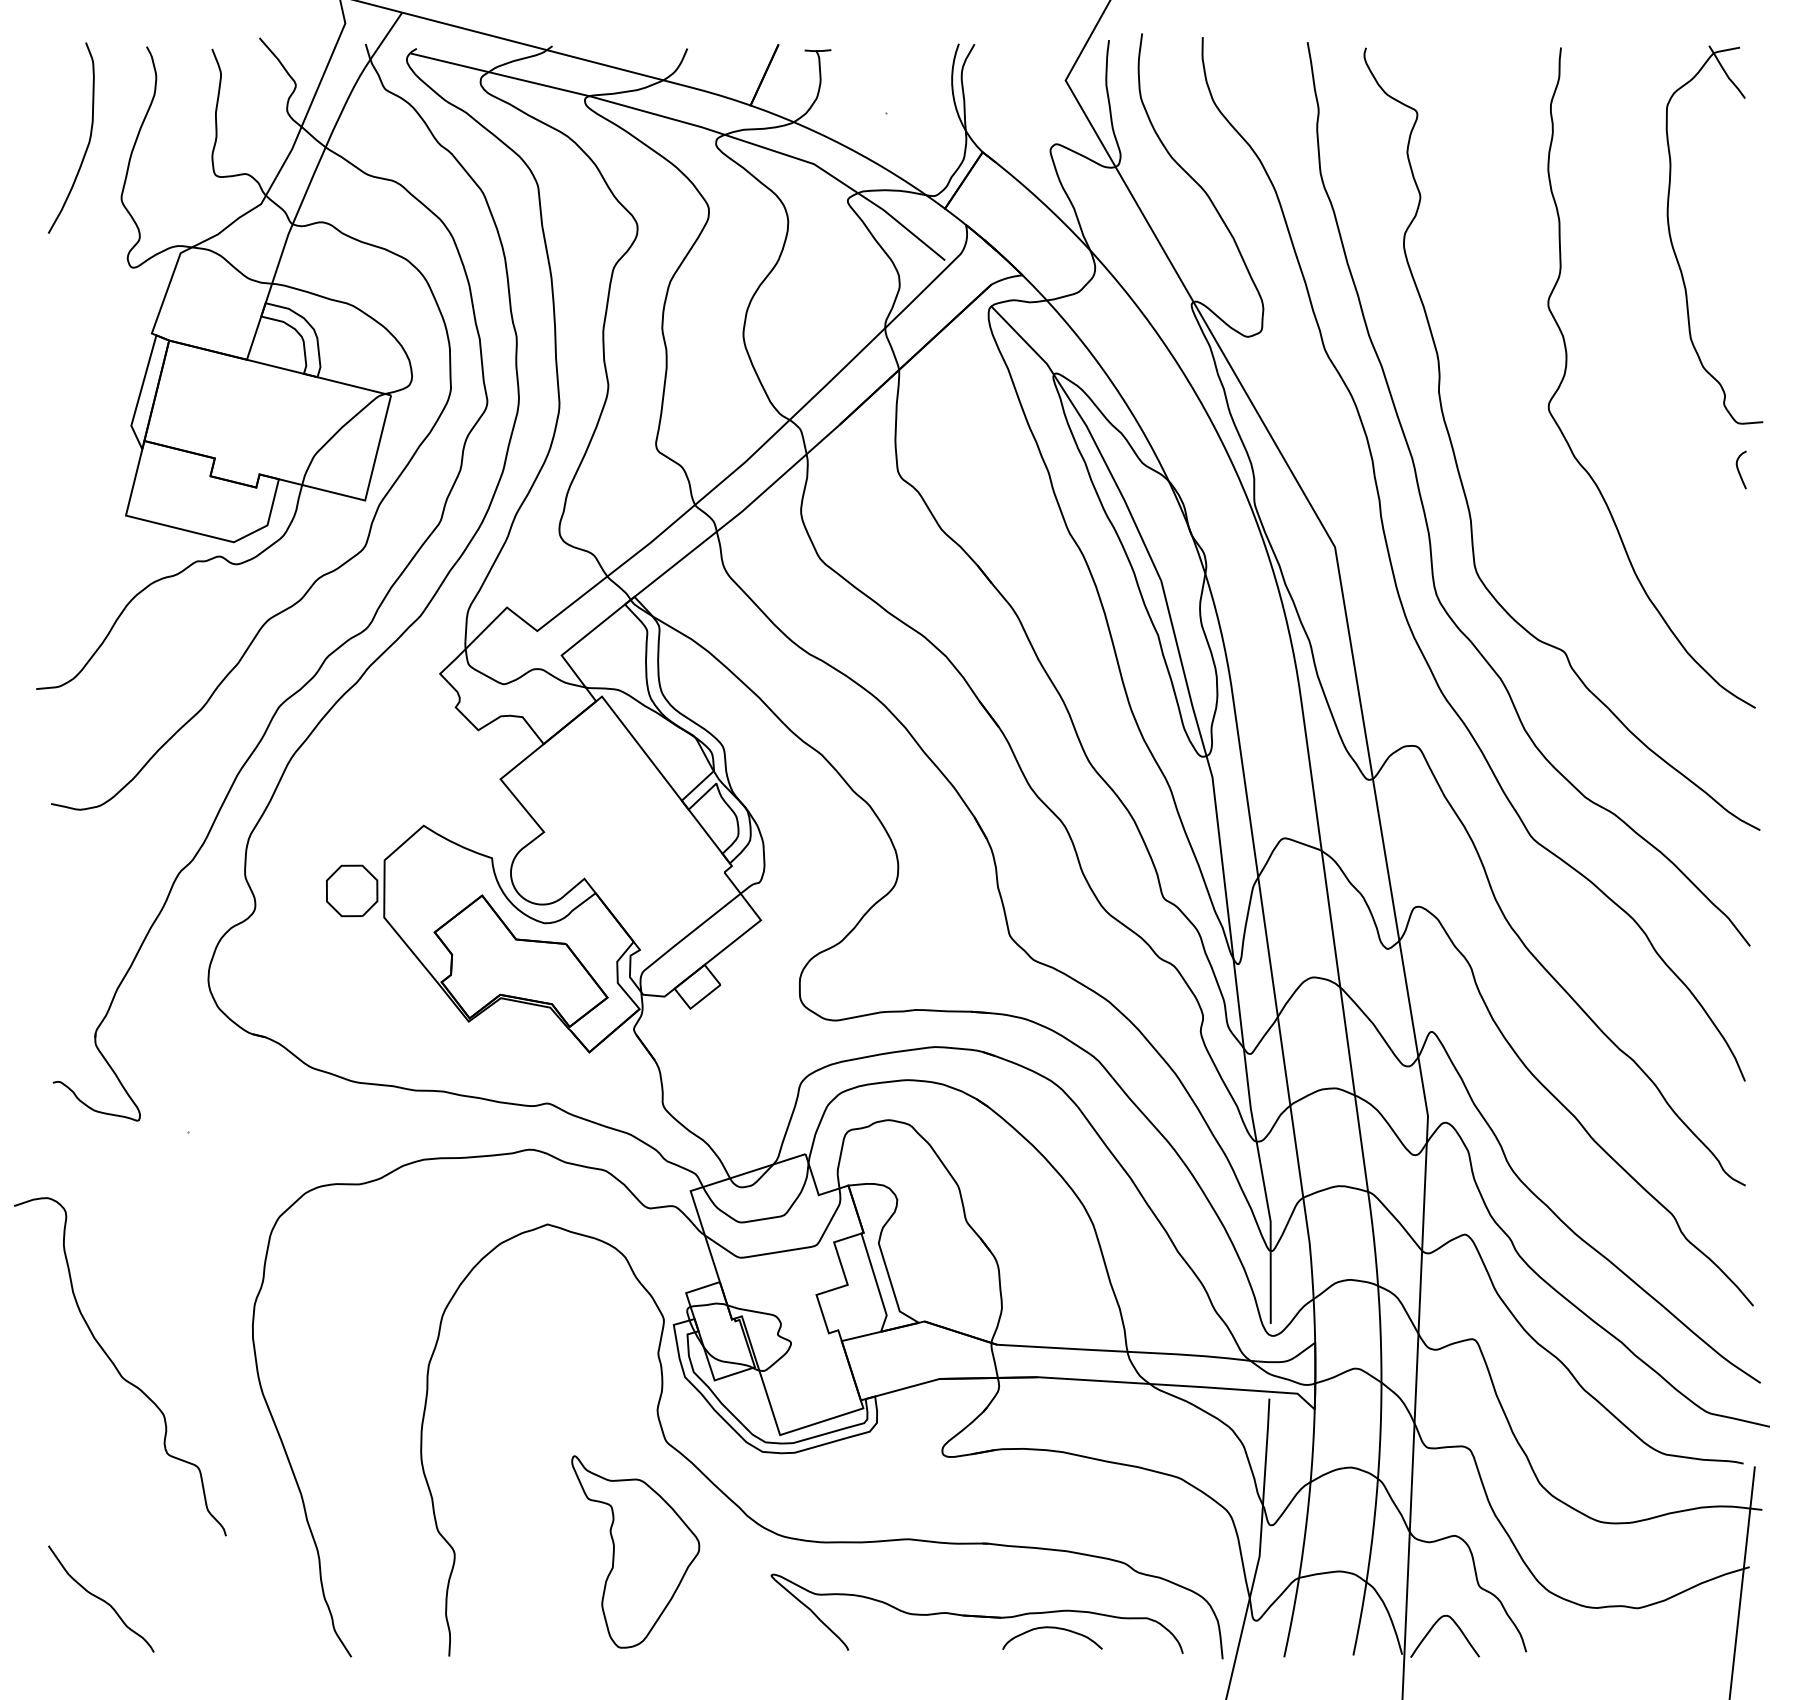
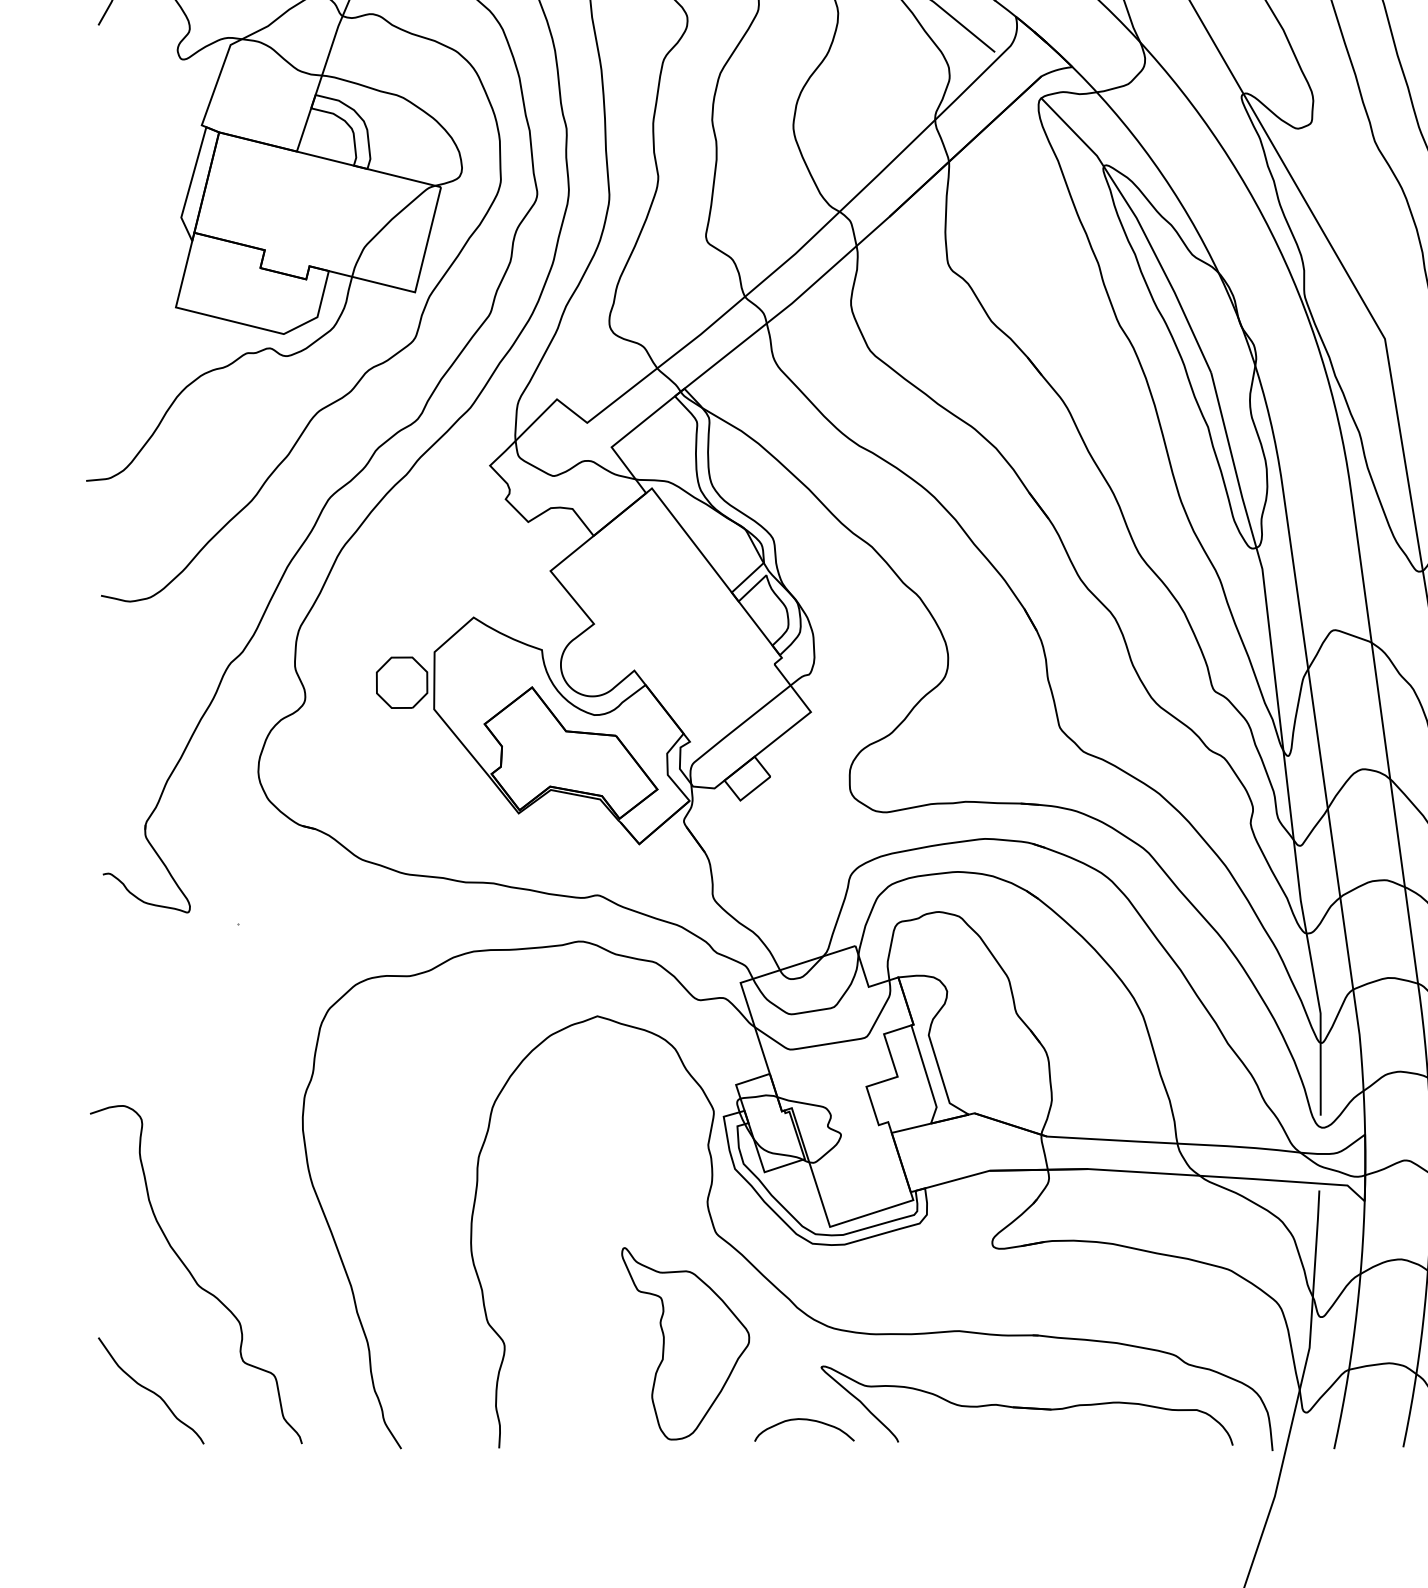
curve: (117, 1368) -> (193, 1276), moved
curve: (1052, 1628) -> (804, 1420), moved

